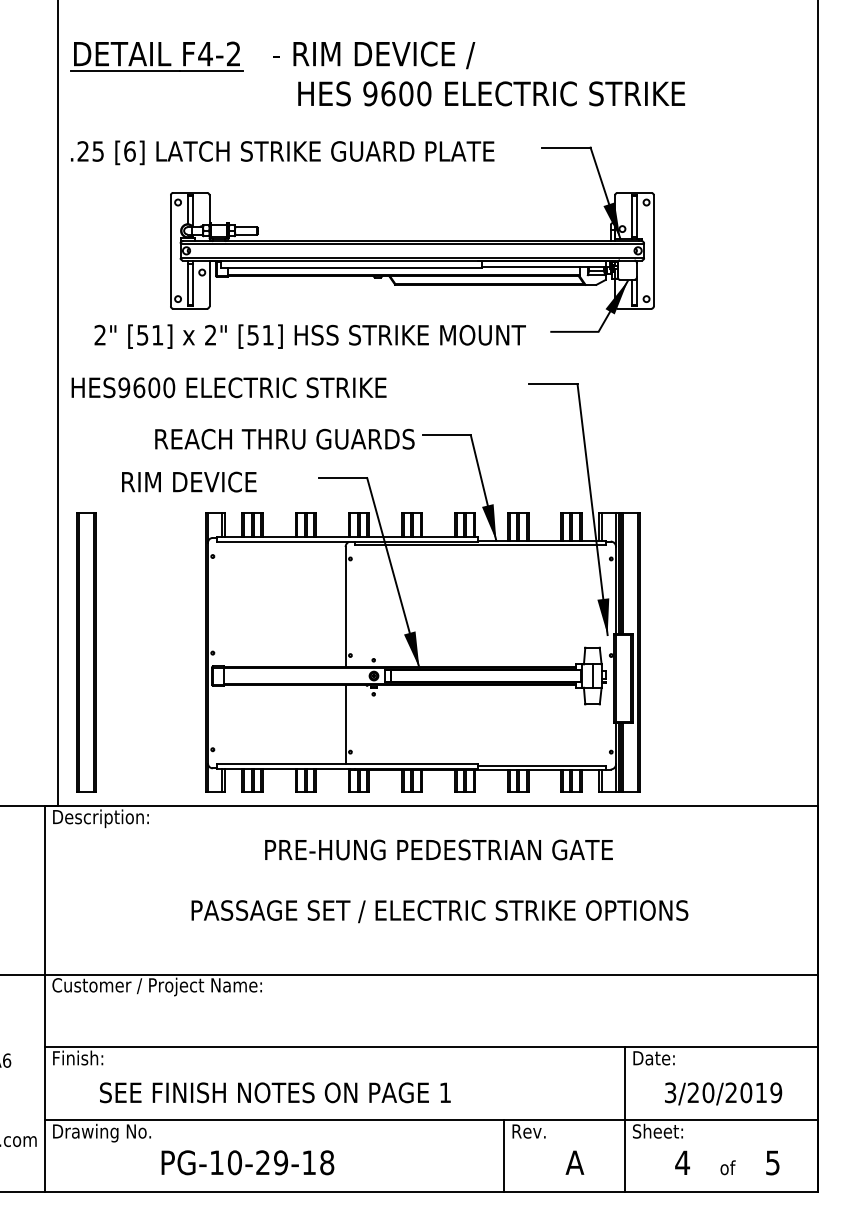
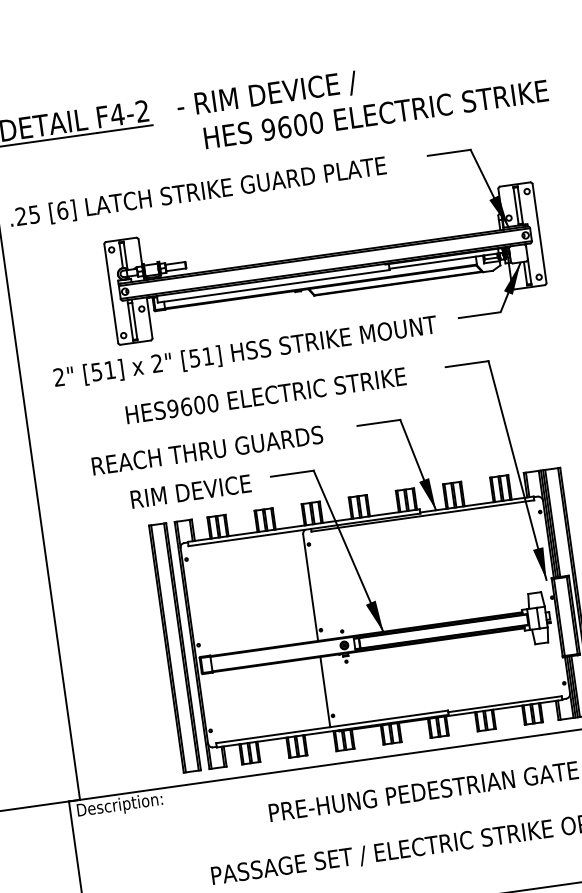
text: (228, 387) -> (265, 395), moved
text: (284, 438) -> (207, 449), moved
text: (189, 481) -> (191, 491), moved
part: (86, 652) -> (175, 647), moved

